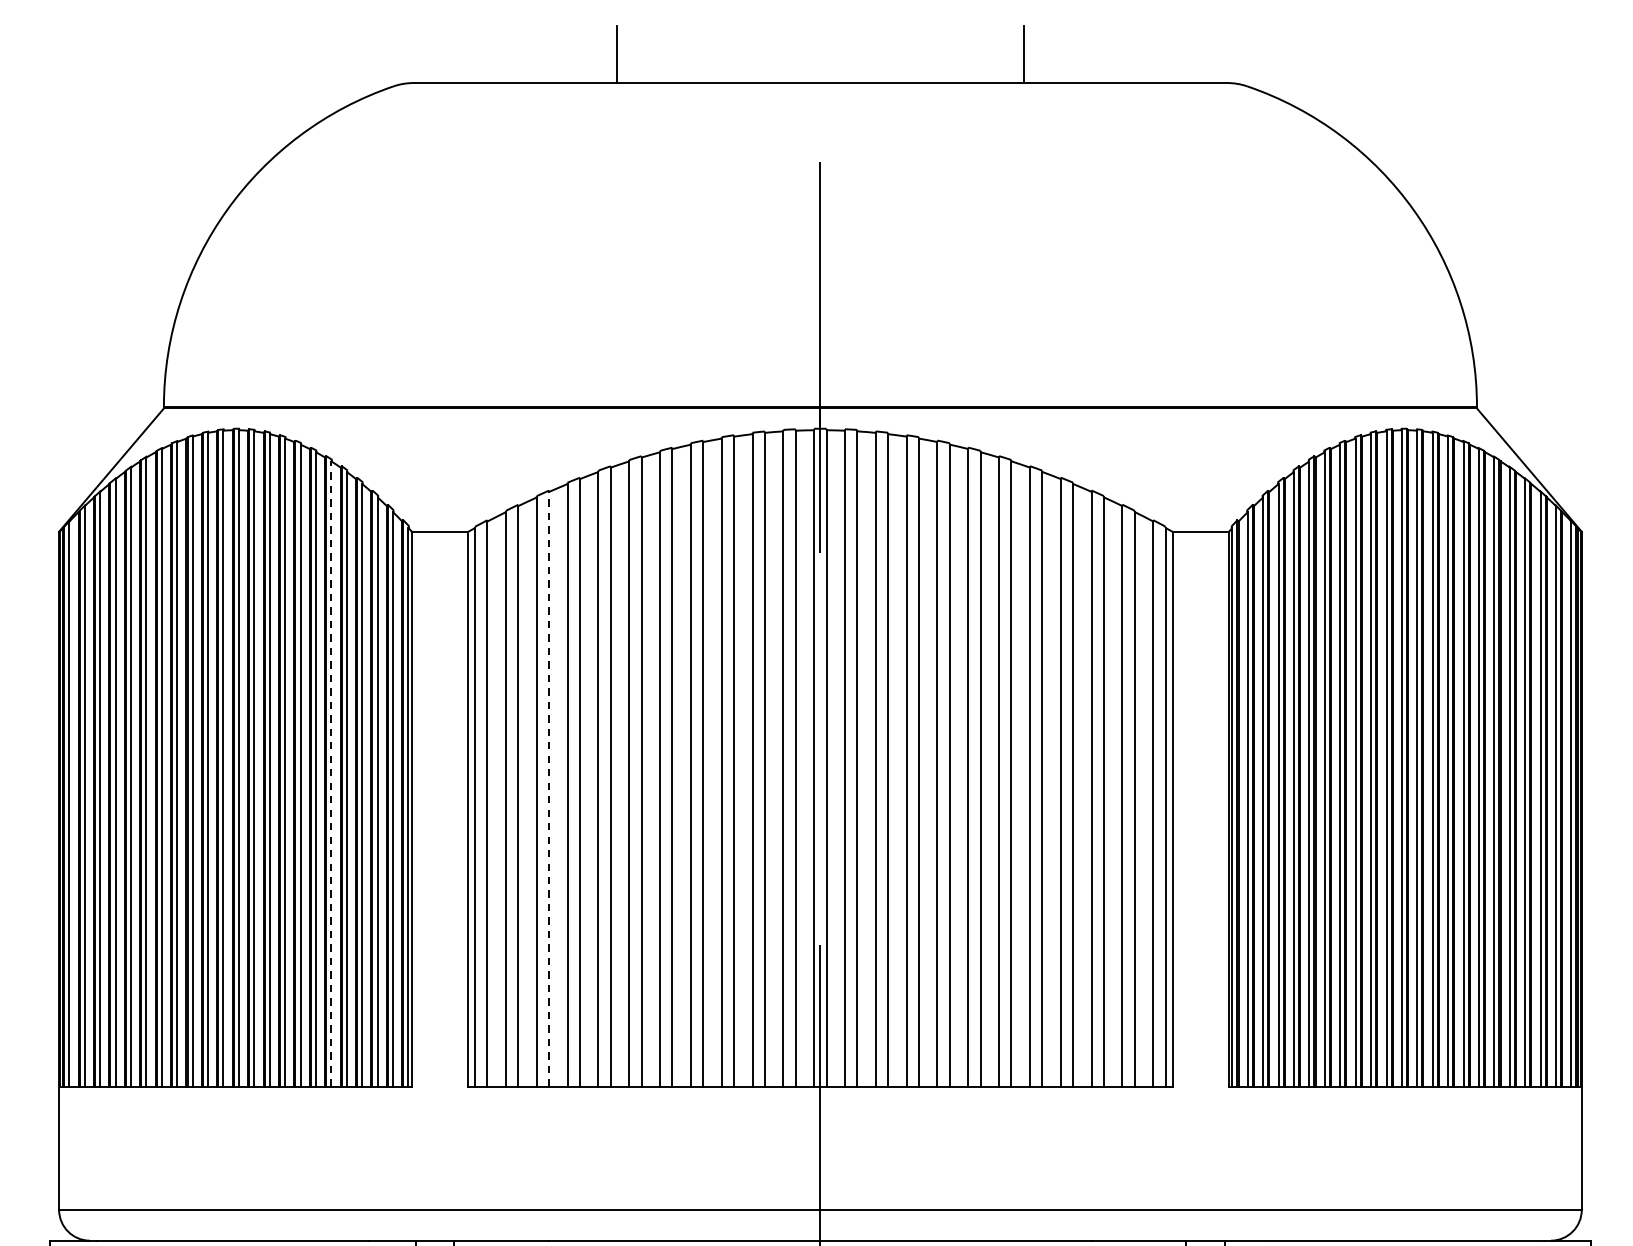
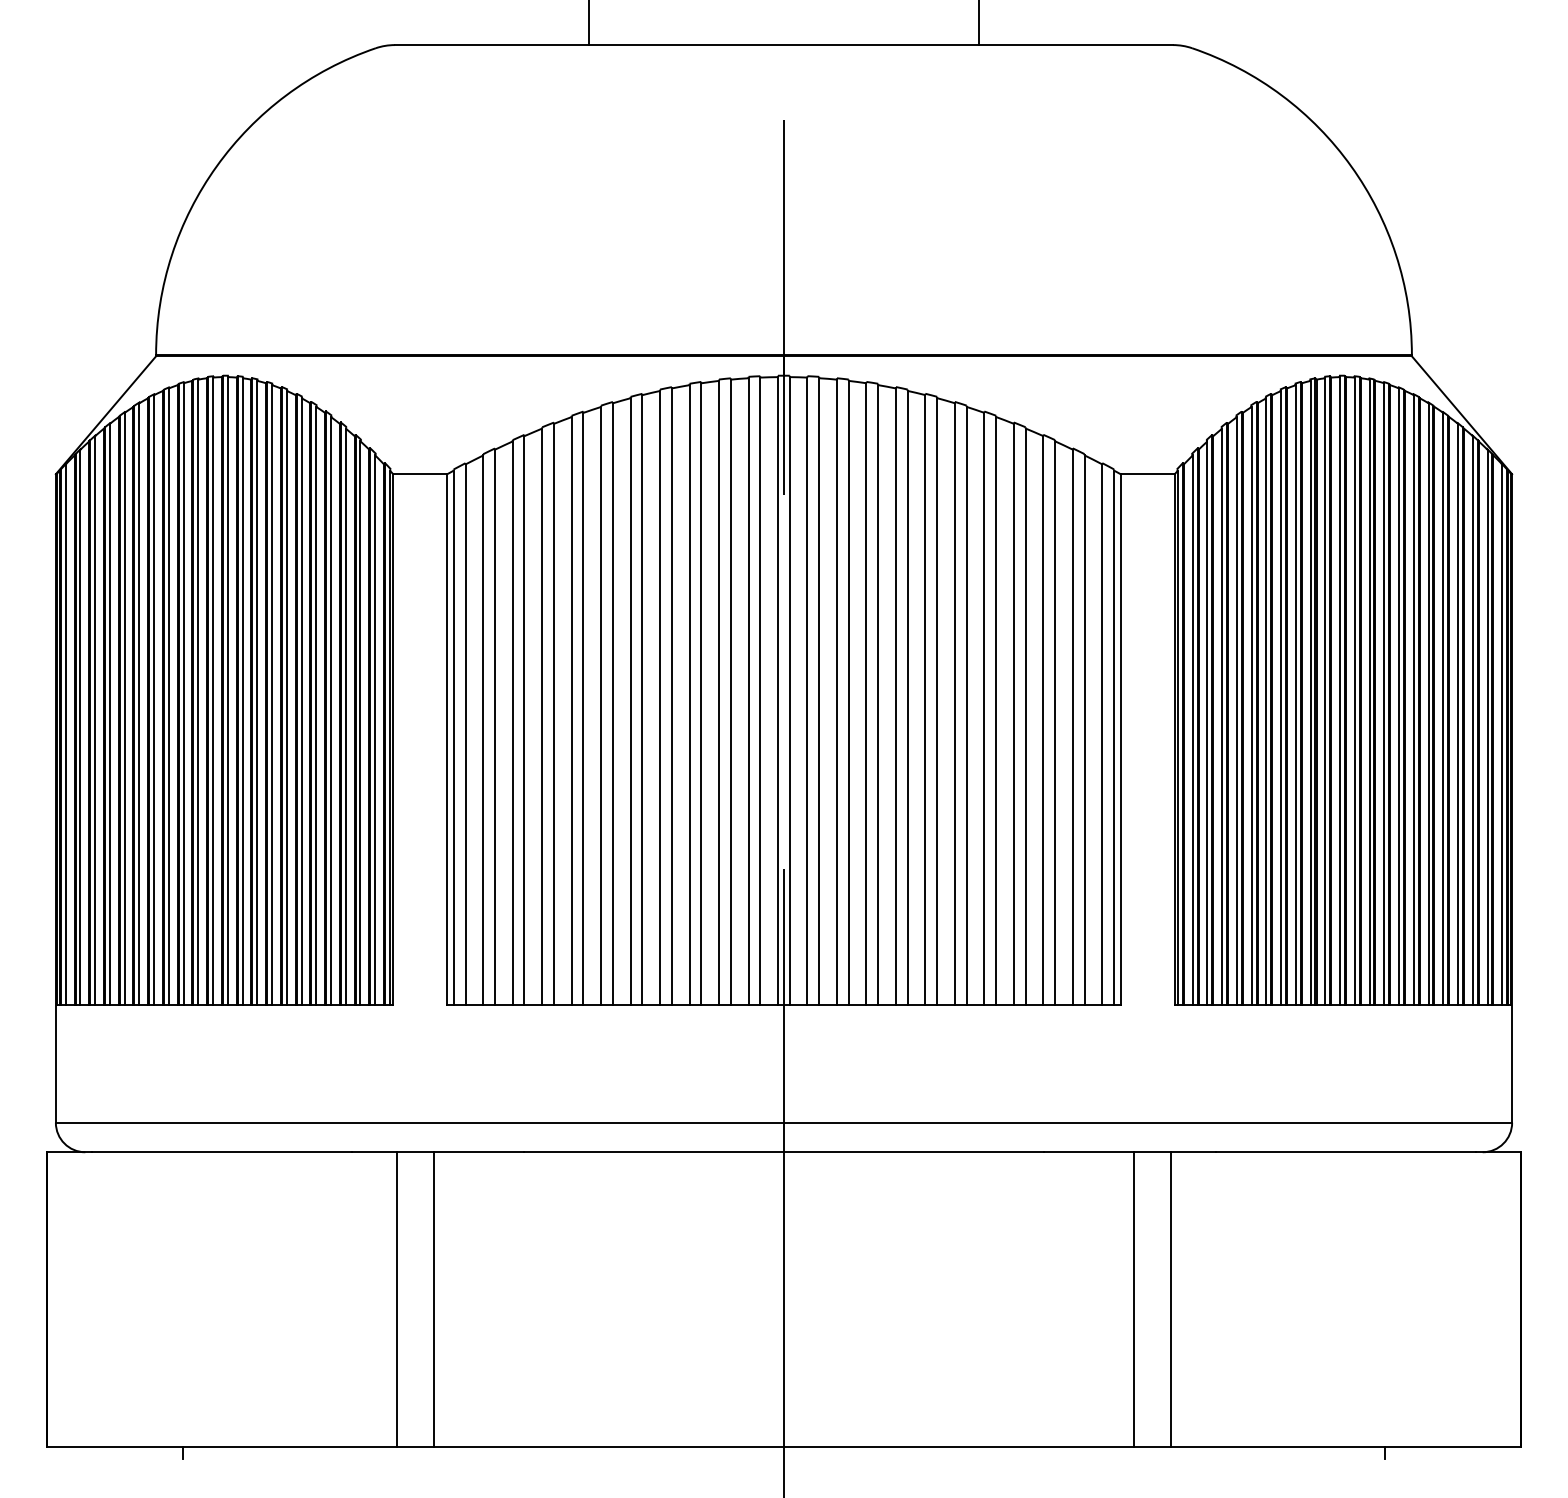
line: (331, 773) -> (316, 705), dashed -> solid
line: (549, 789) -> (524, 720), dashed -> solid

